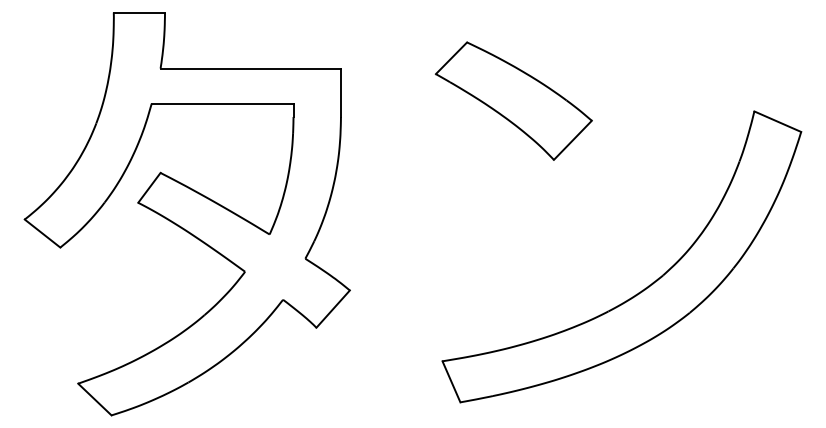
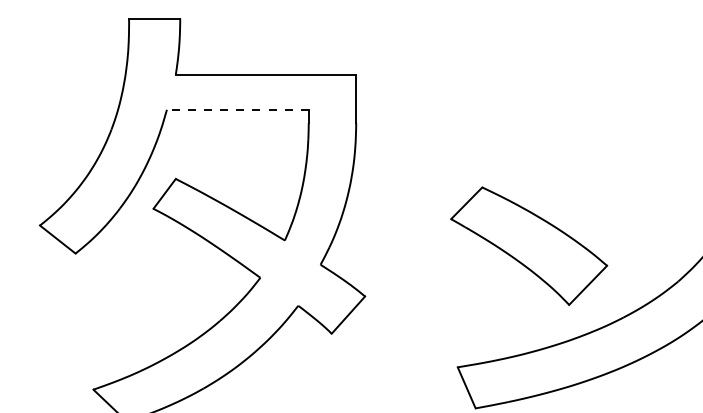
part: (513, 100) -> (528, 245), moved
line: (222, 103) -> (237, 109), solid -> dashed

